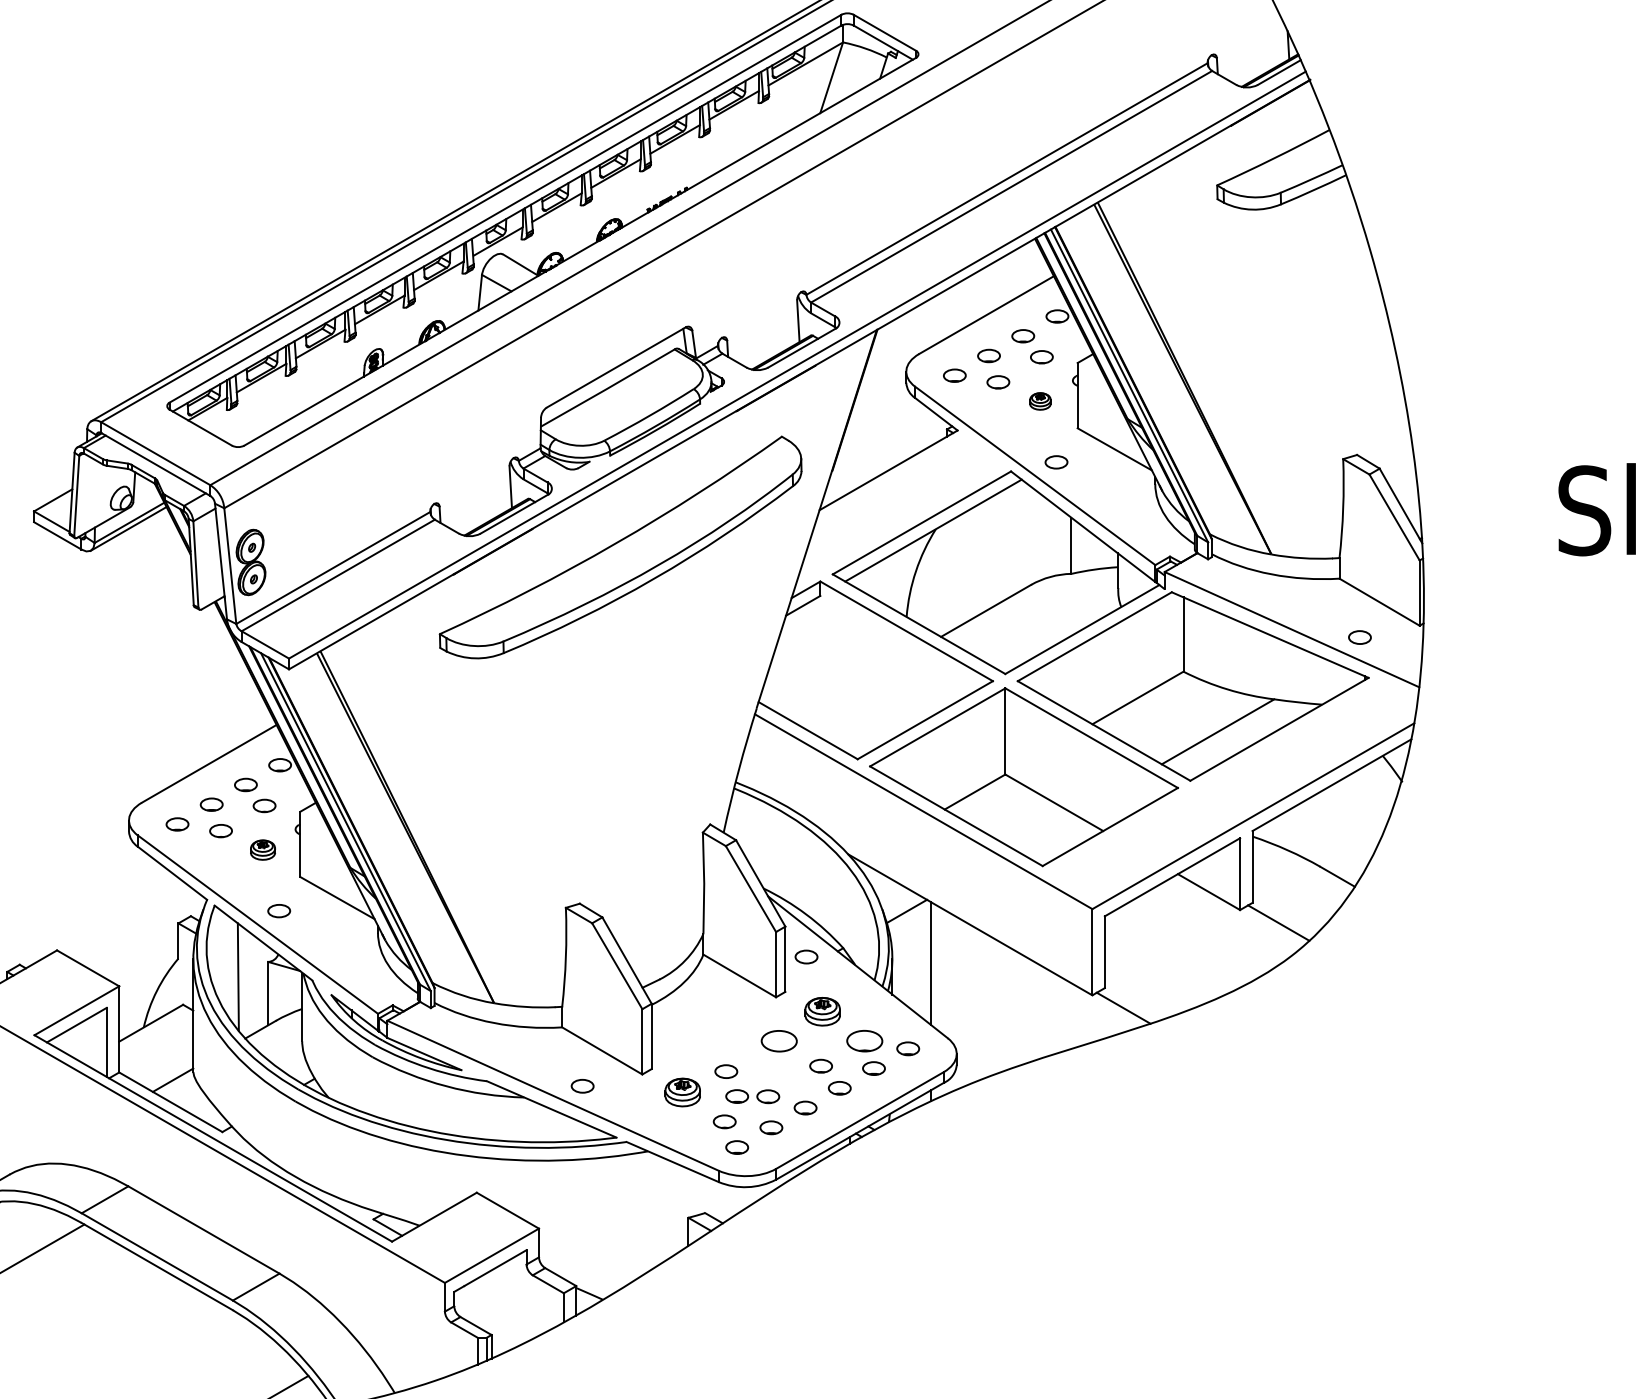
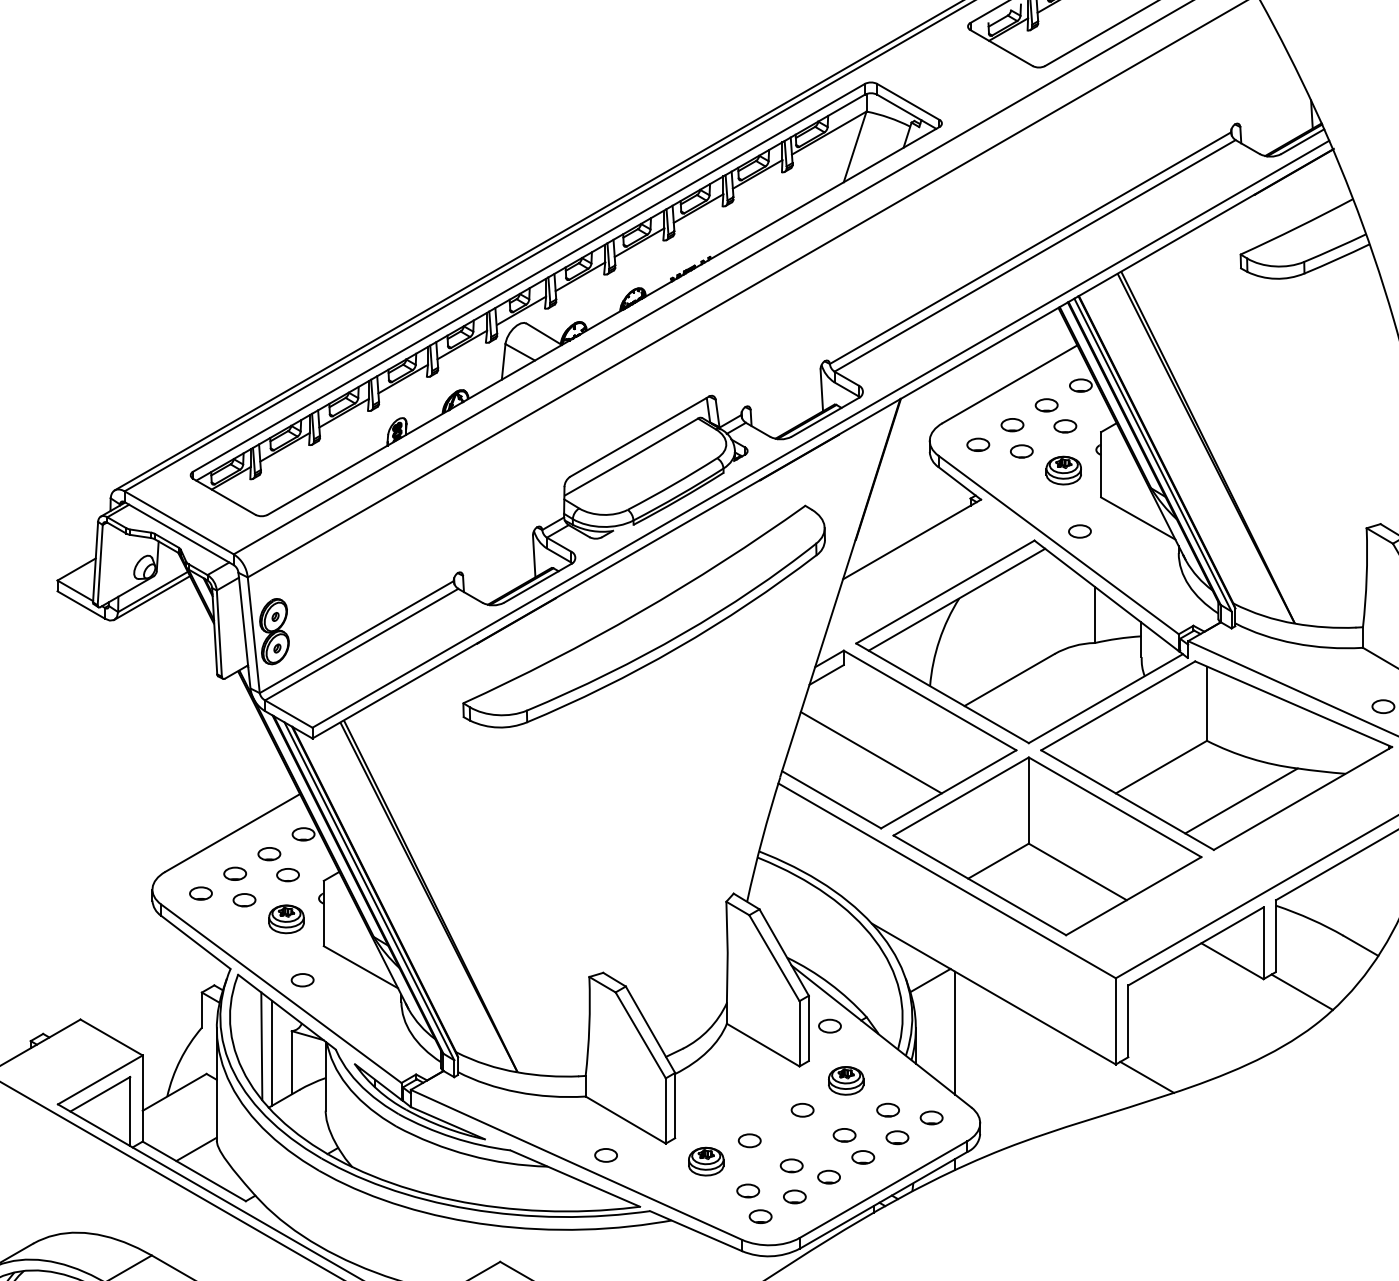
part: (1040, 401) -> (1063, 470), size x1.67
line: (847, 683) -> (870, 752), added
part: (262, 849) -> (285, 918), size x1.43
line: (248, 983) -> (271, 1052), added
part: (778, 1040) -> (801, 1109), size x0.62
part: (864, 1040) -> (887, 1109), size x0.62
part: (737, 1096) -> (760, 1165), removed

